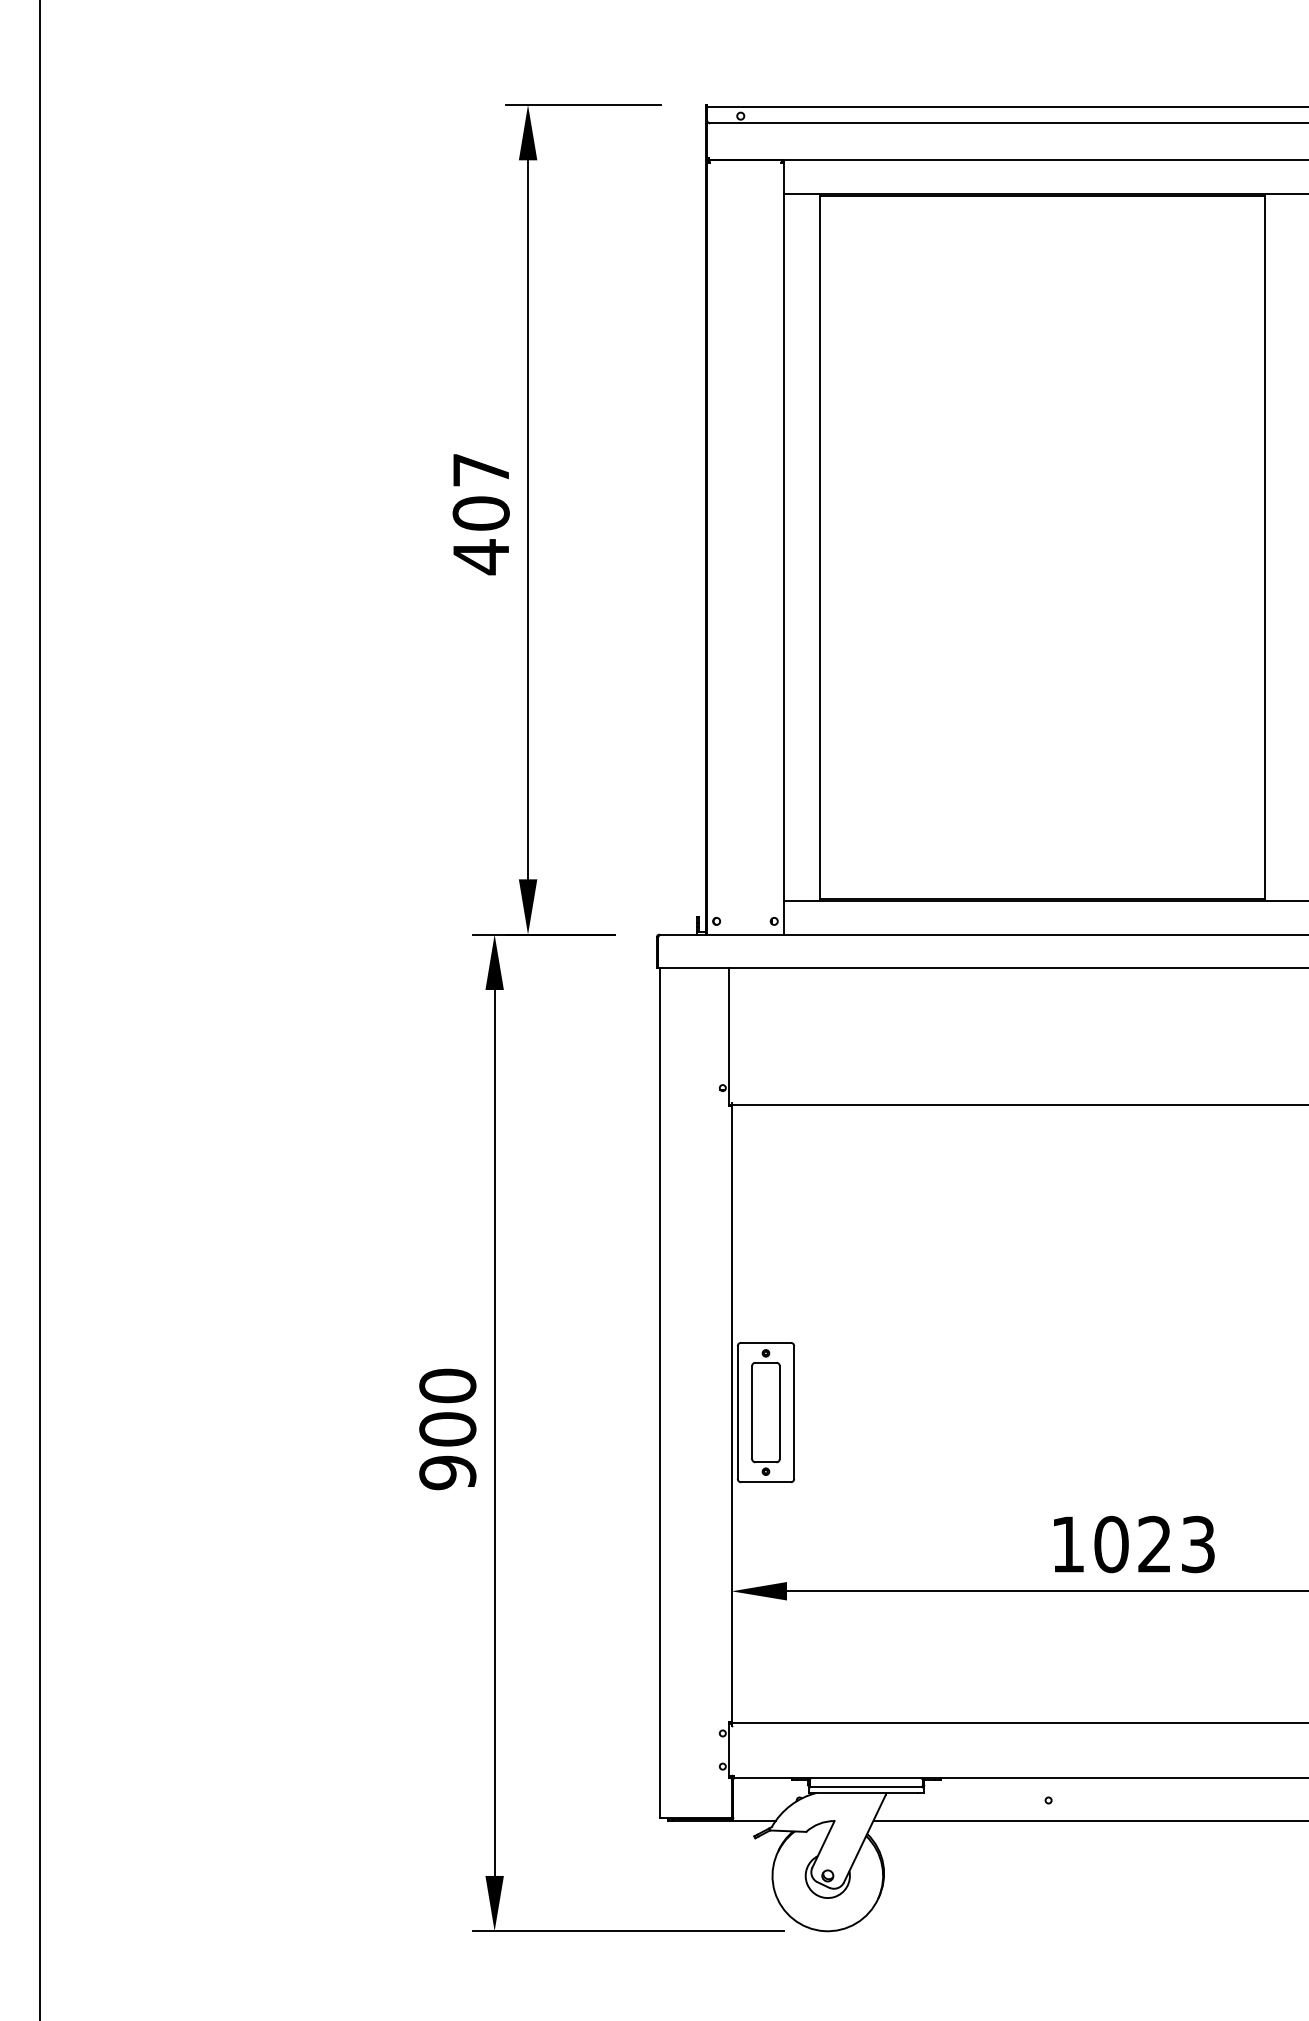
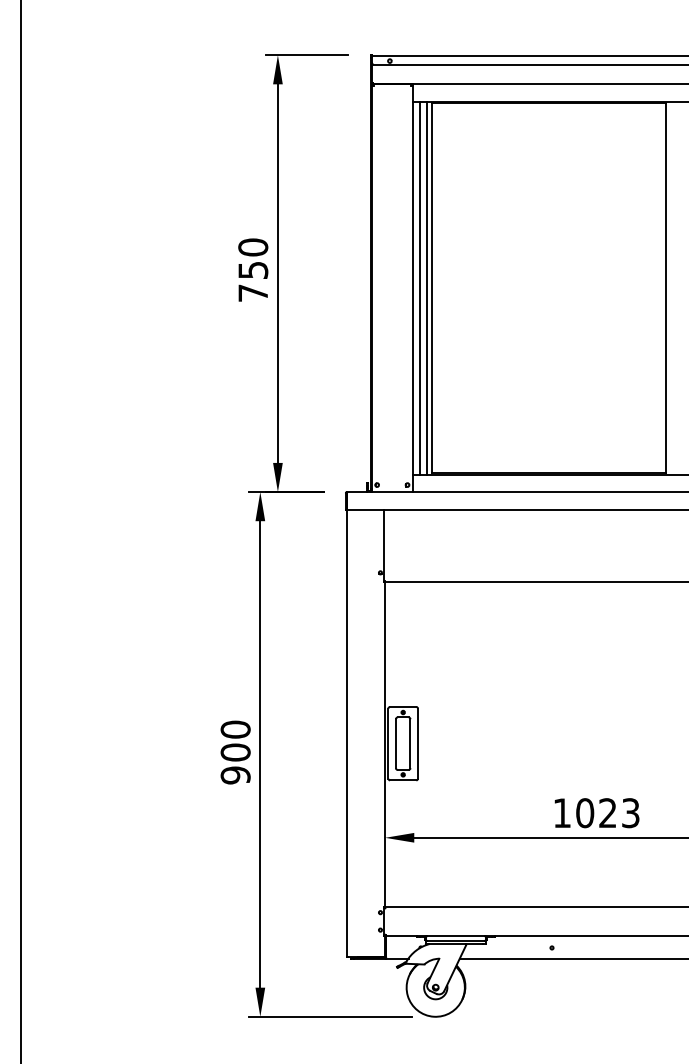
text: (481, 513) -> (253, 270), 407 -> 750
line: (796, 546) -> (419, 287), added
line: (810, 546) -> (426, 287), added

